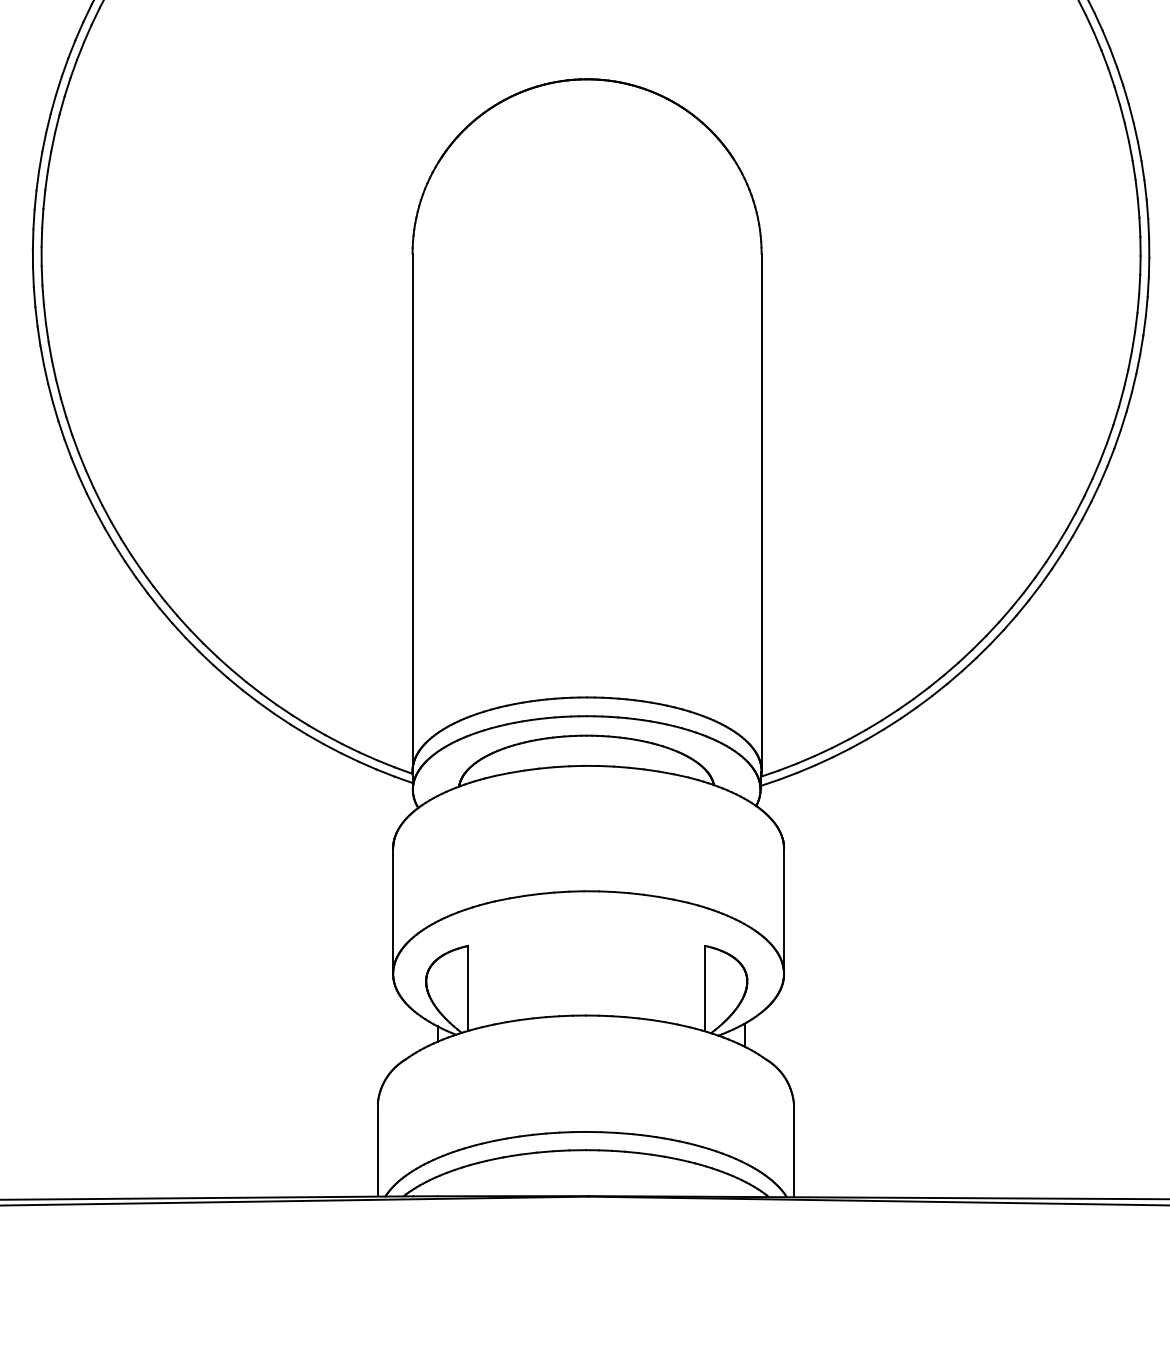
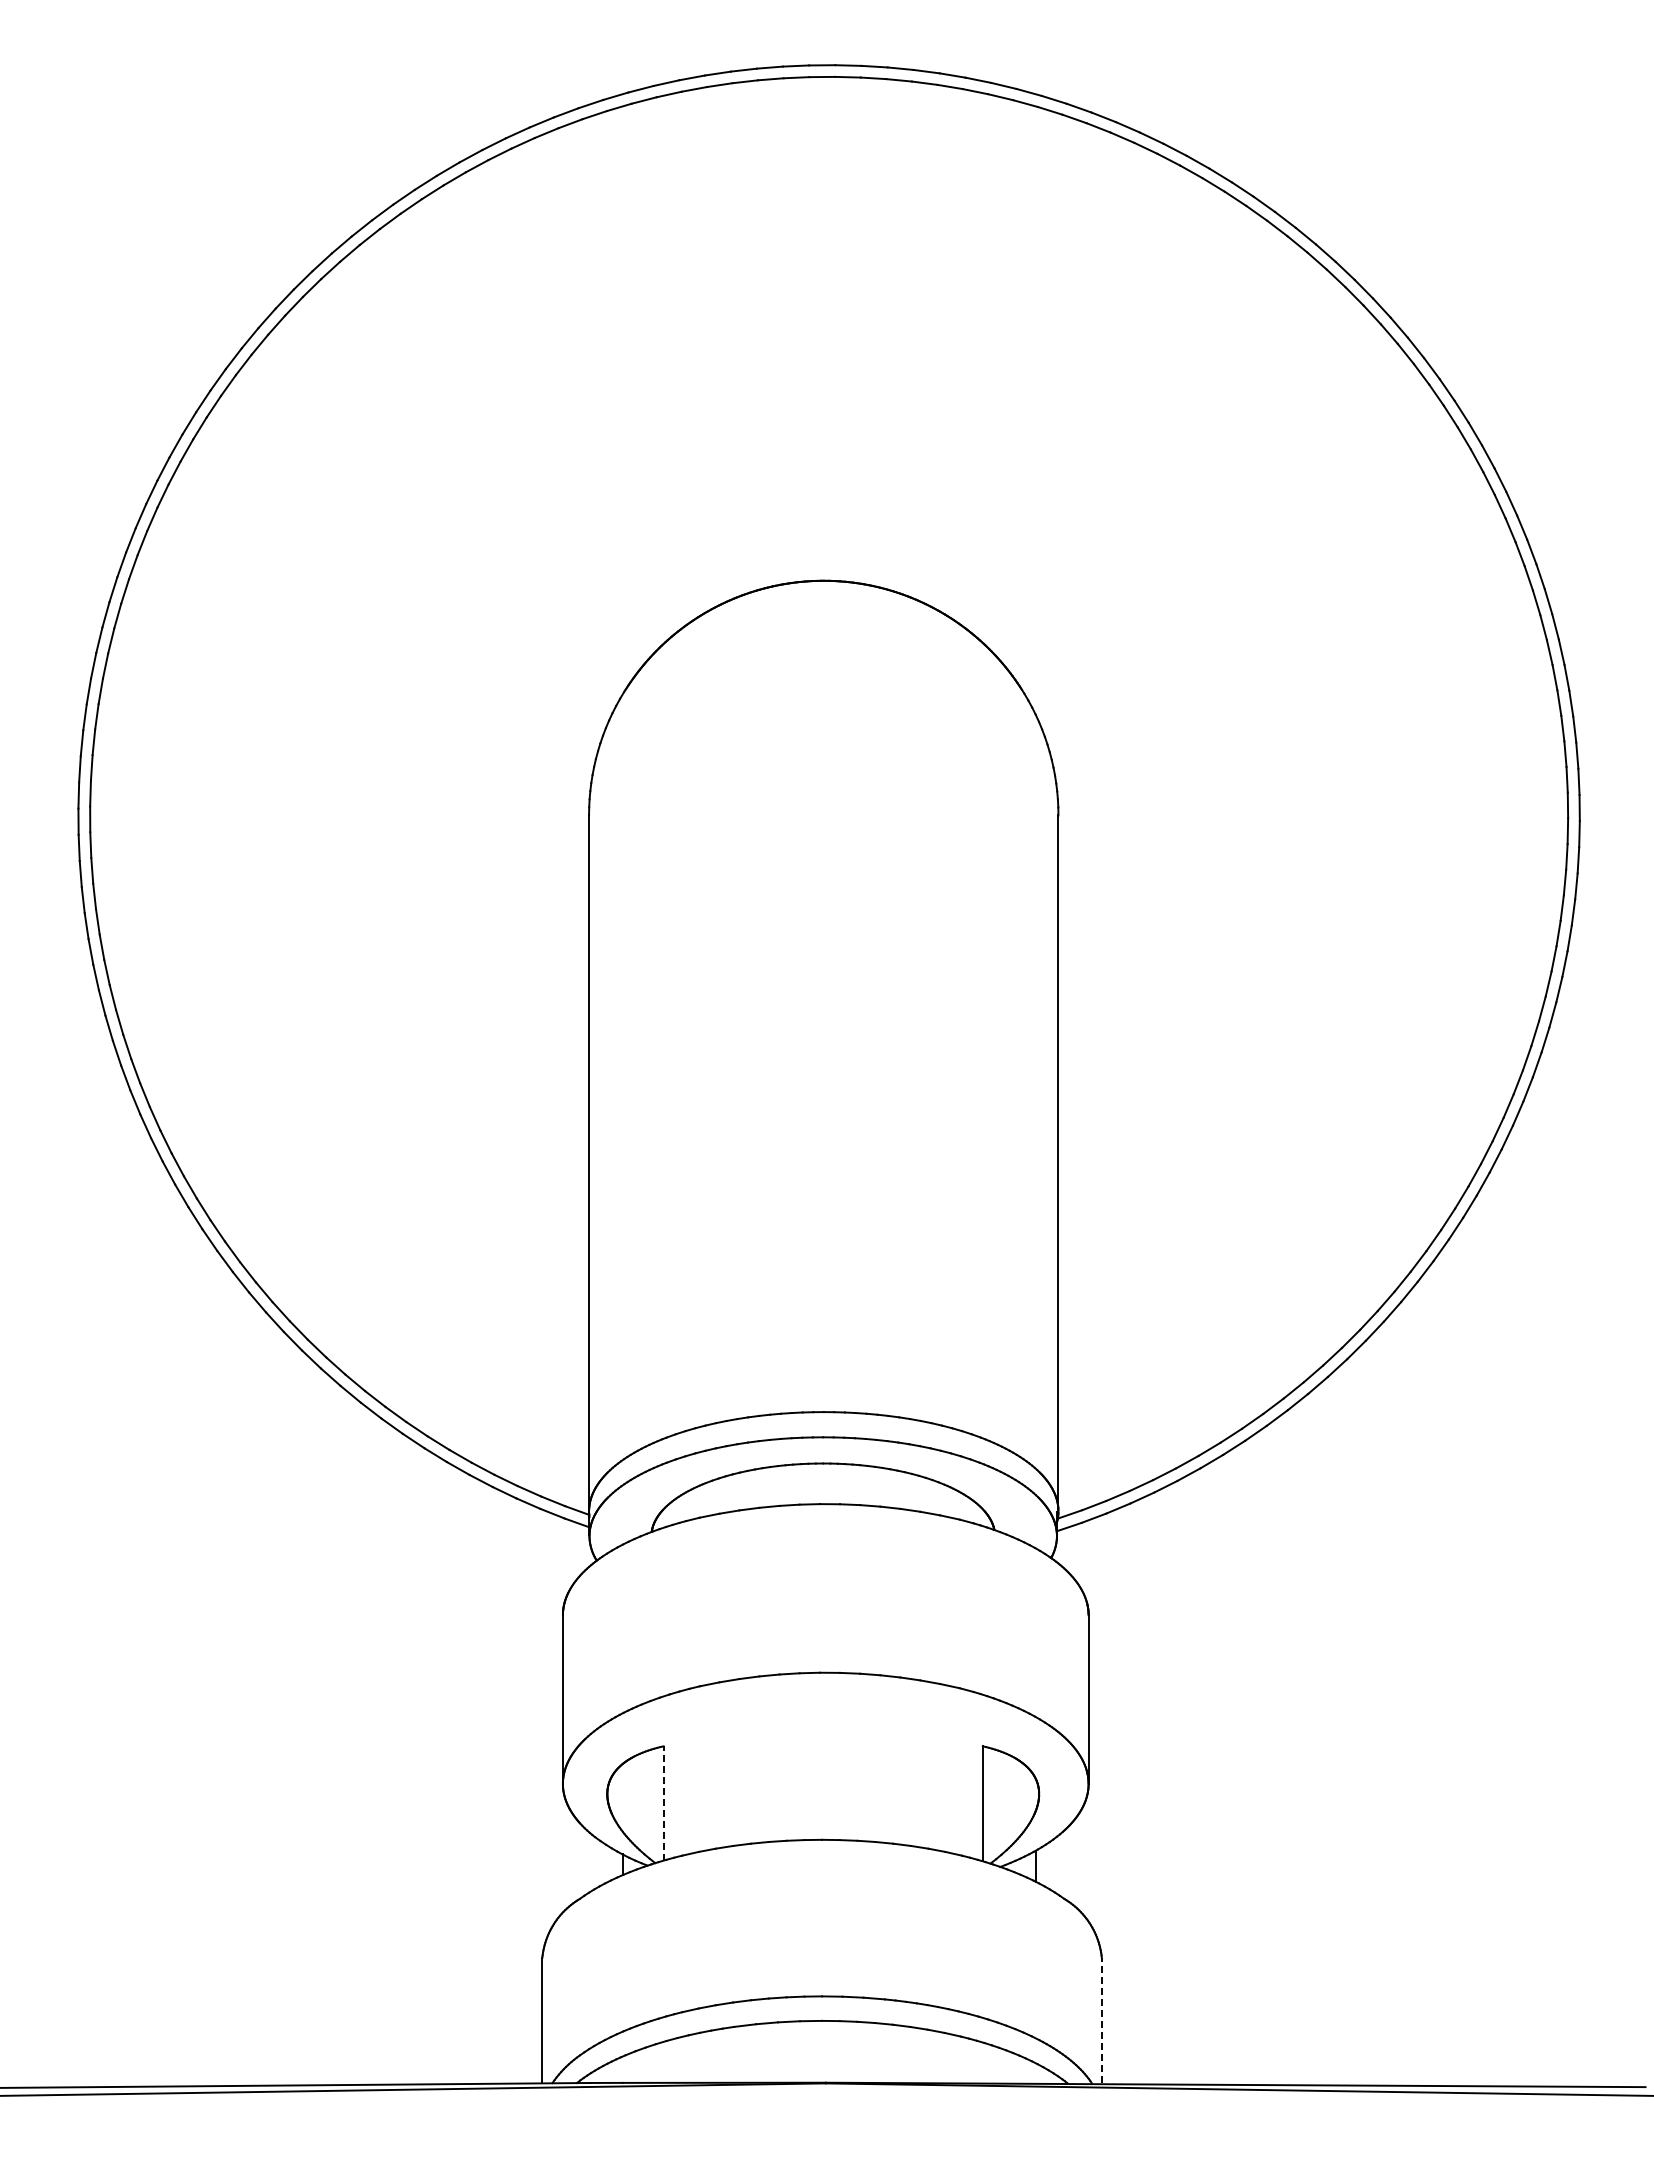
line: (467, 987) -> (663, 1802), solid -> dashed
line: (793, 1149) -> (1101, 2020), solid -> dashed

